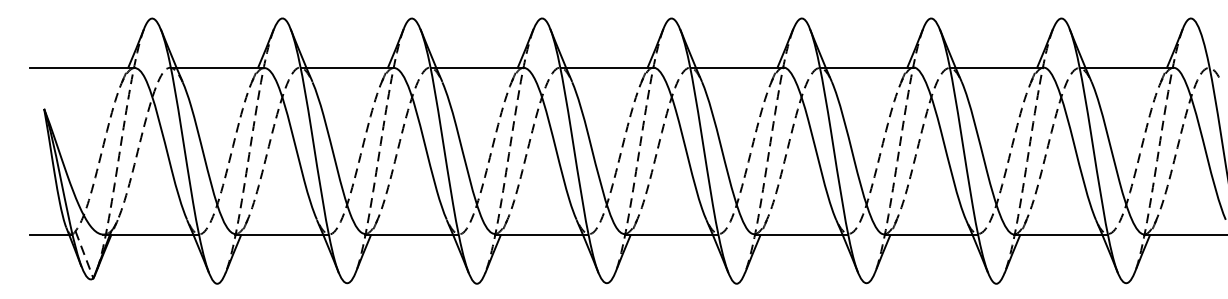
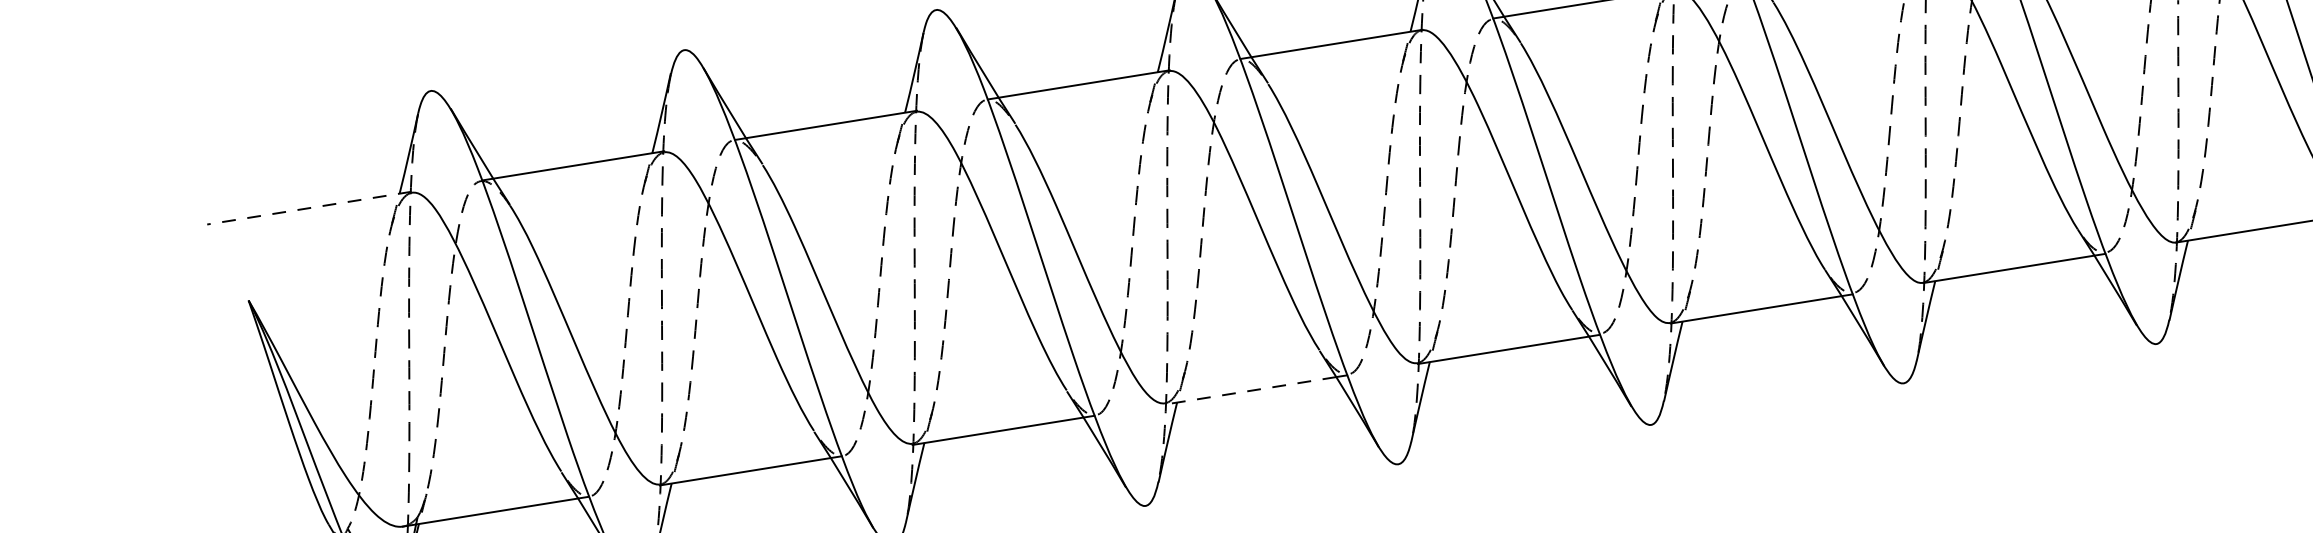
line: (81, 67) -> (308, 208), solid -> dashed
line: (538, 234) -> (1249, 390), solid -> dashed

